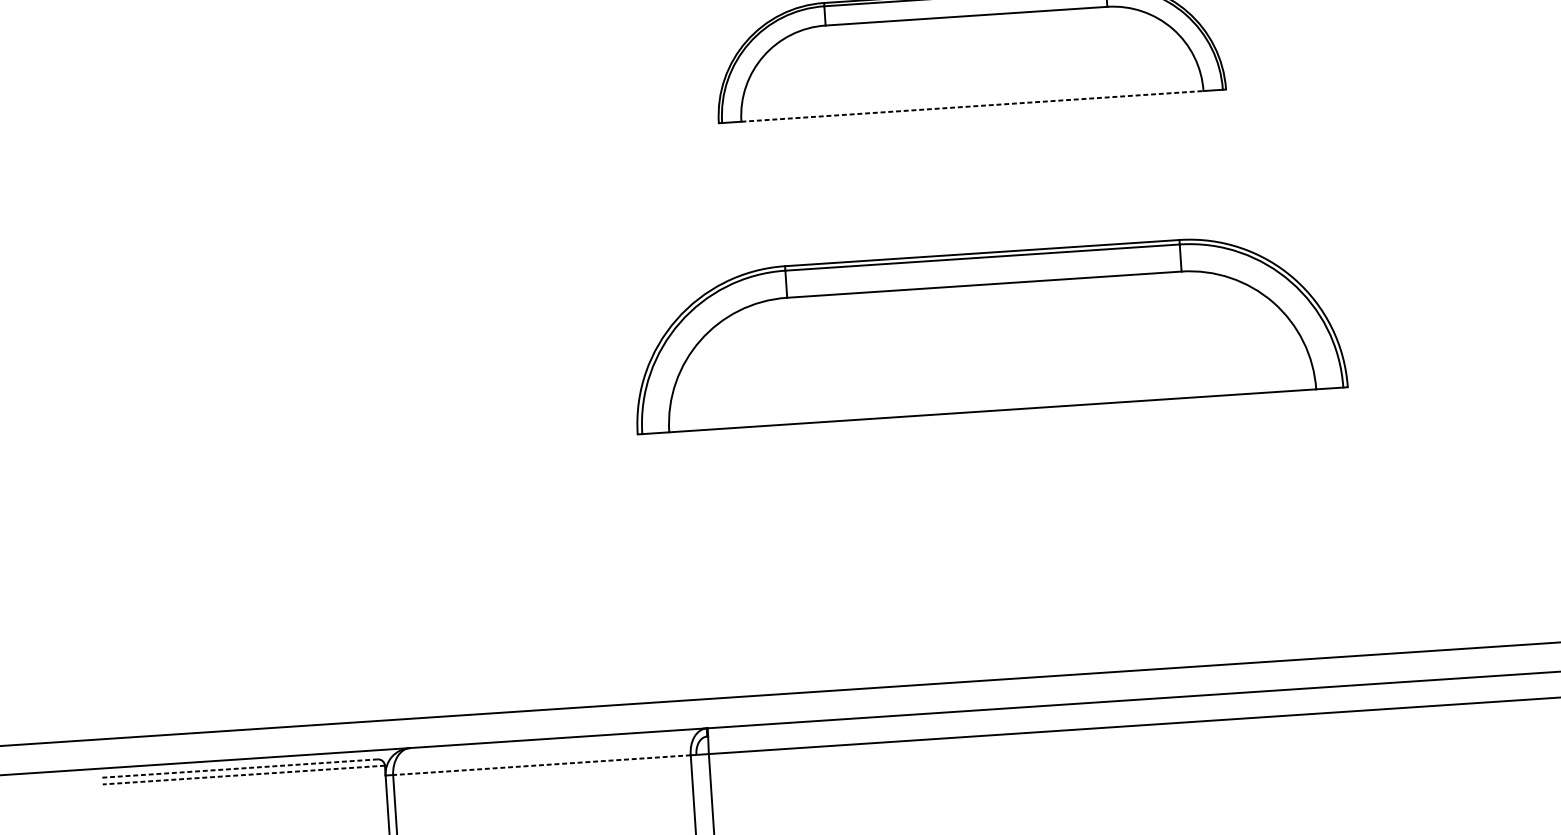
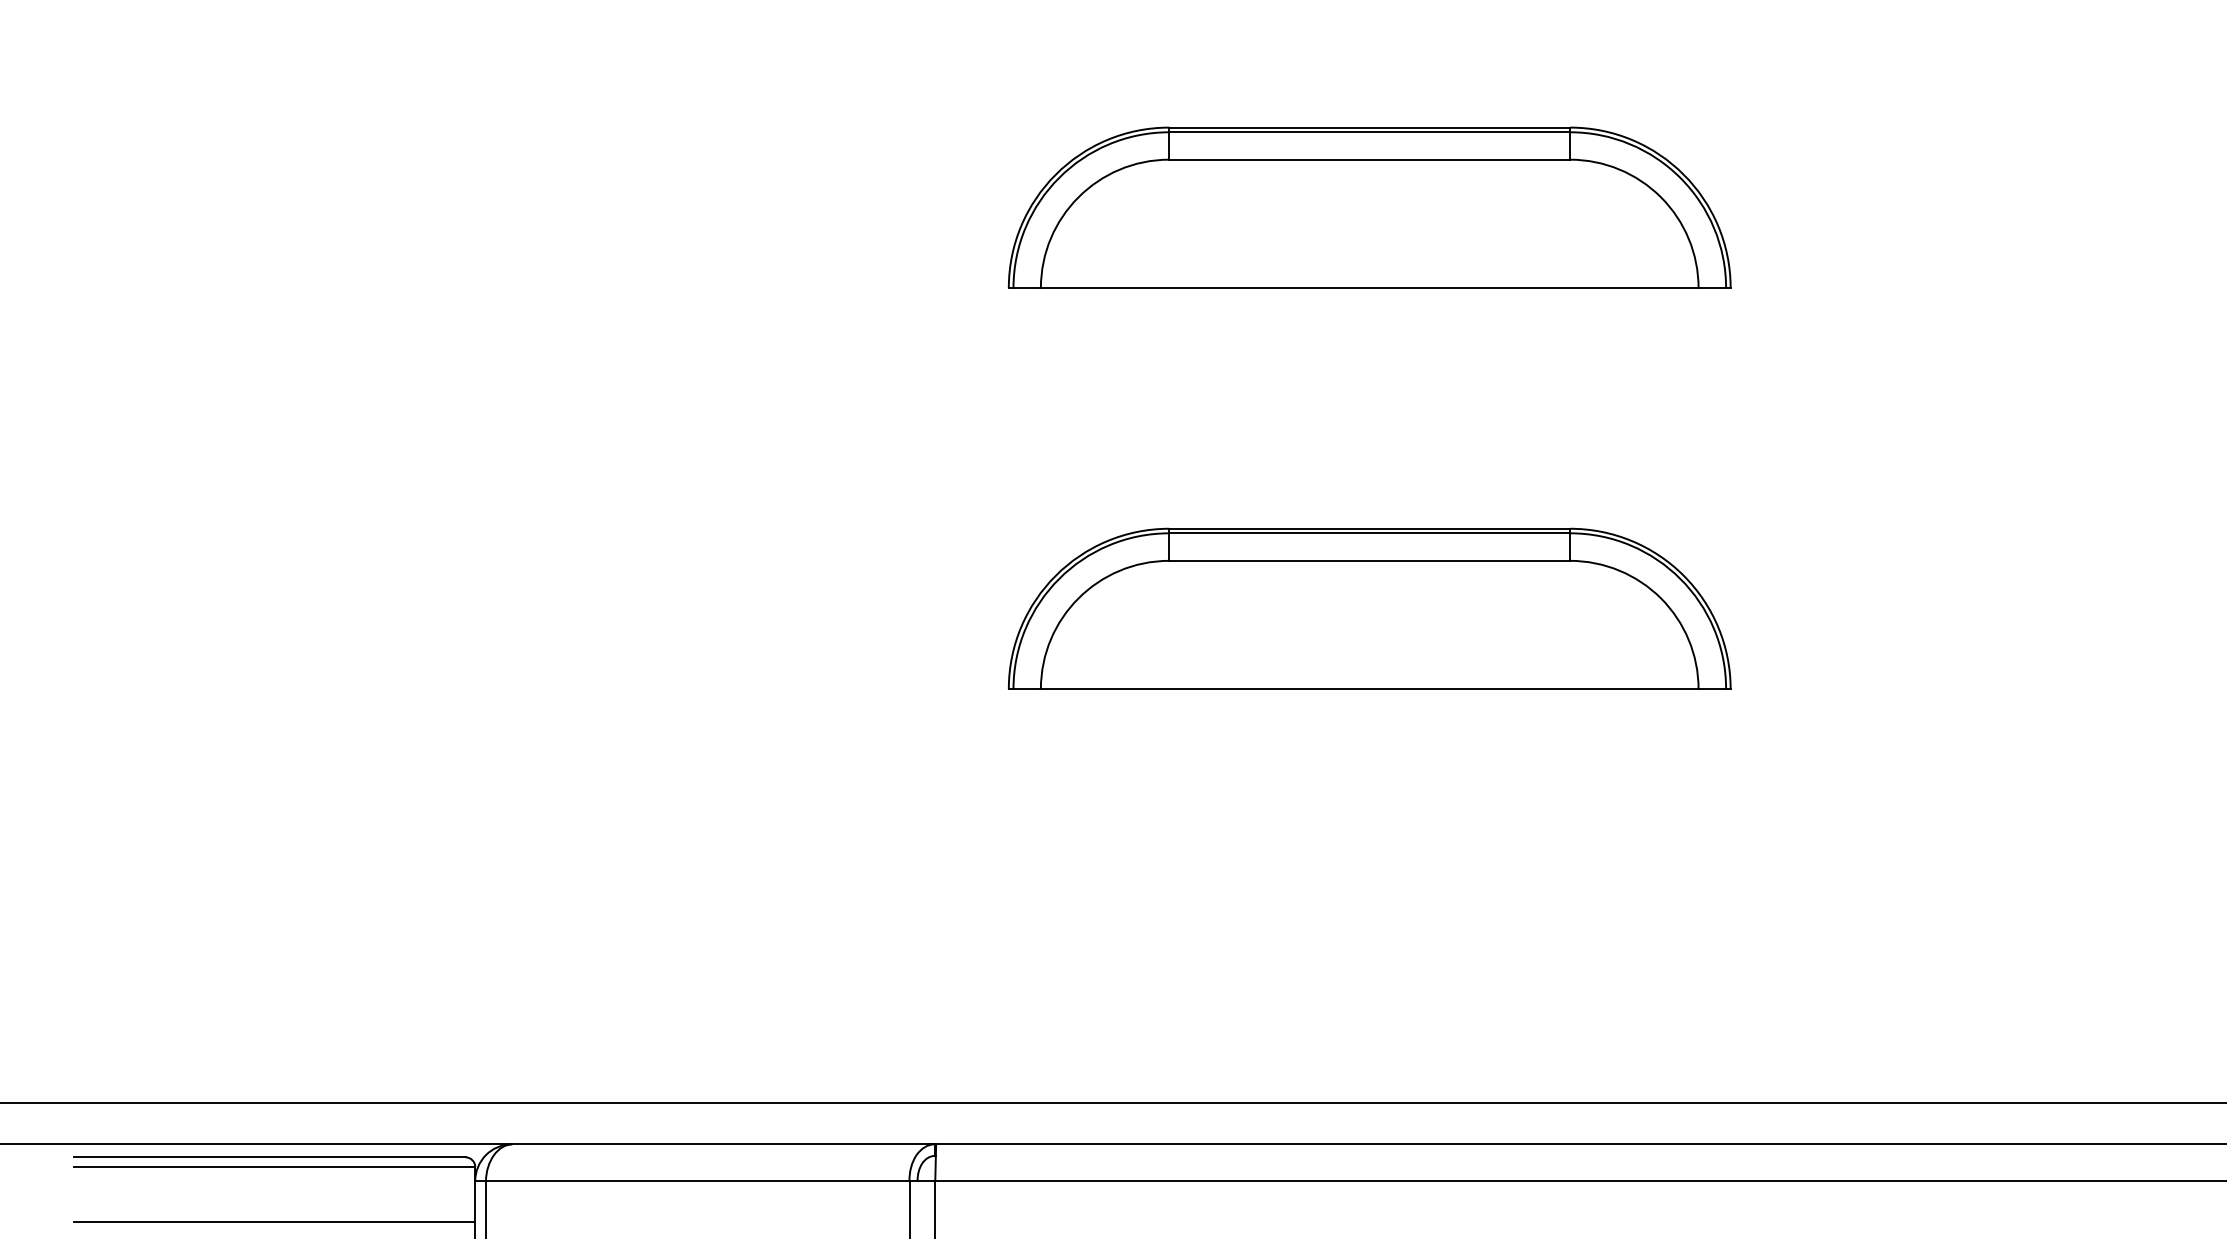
line: (972, 106) -> (1369, 288), dashed -> solid
part: (987, 331) -> (1369, 608), size x0.71
line: (541, 764) -> (697, 1180), dashed -> solid
line: (239, 768) -> (269, 1157), dashed -> solid
line: (243, 774) -> (274, 1166), dashed -> solid
line: (246, 813) -> (274, 1221), added

